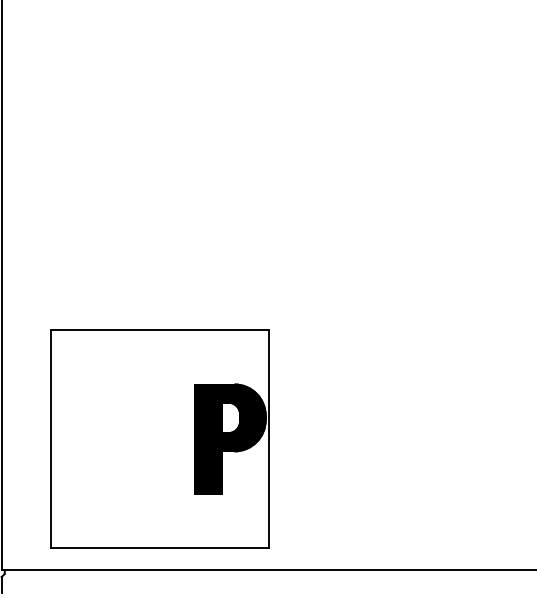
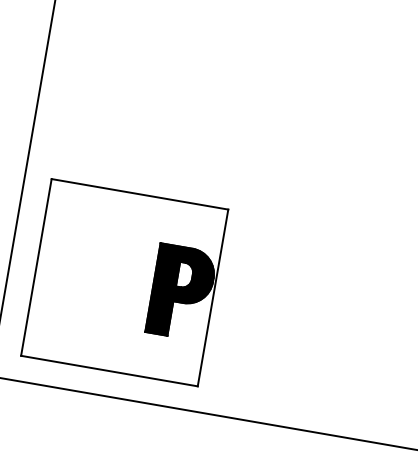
part: (159, 438) -> (124, 282), moved

